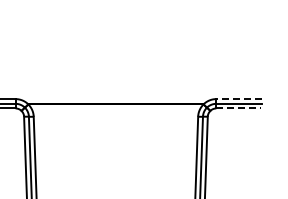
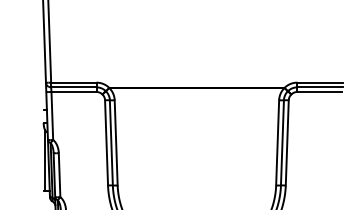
line: (238, 98) -> (319, 82), dashed -> solid
line: (238, 108) -> (319, 92), dashed -> solid

